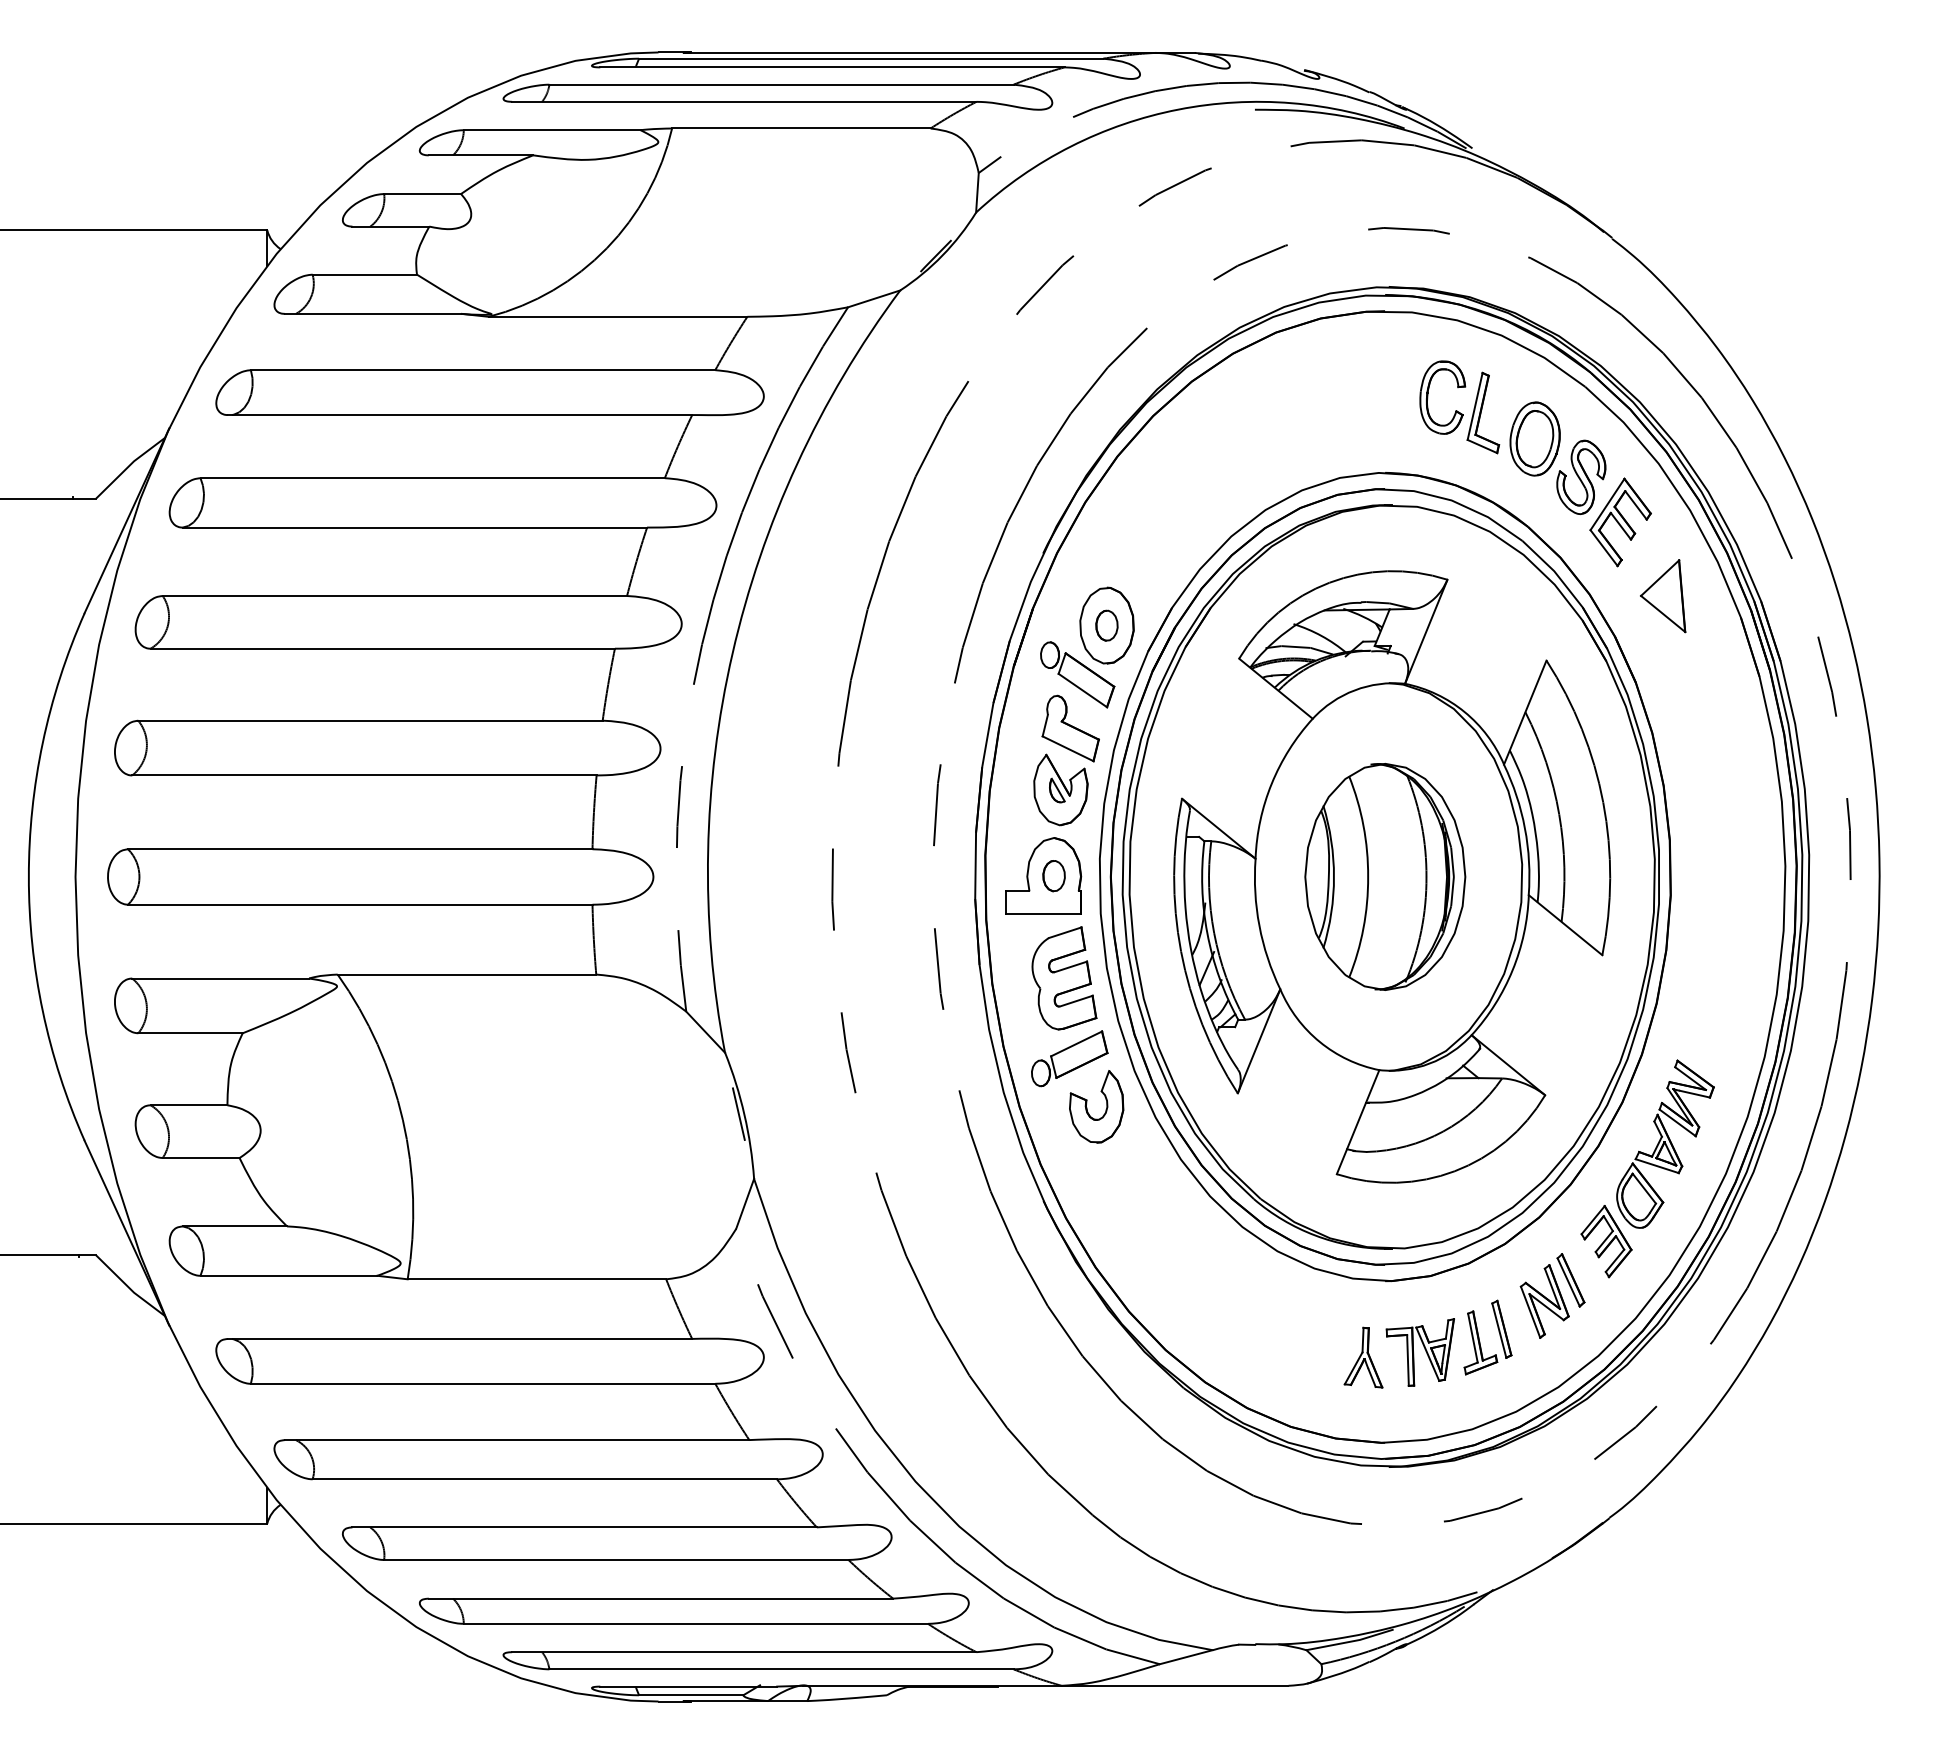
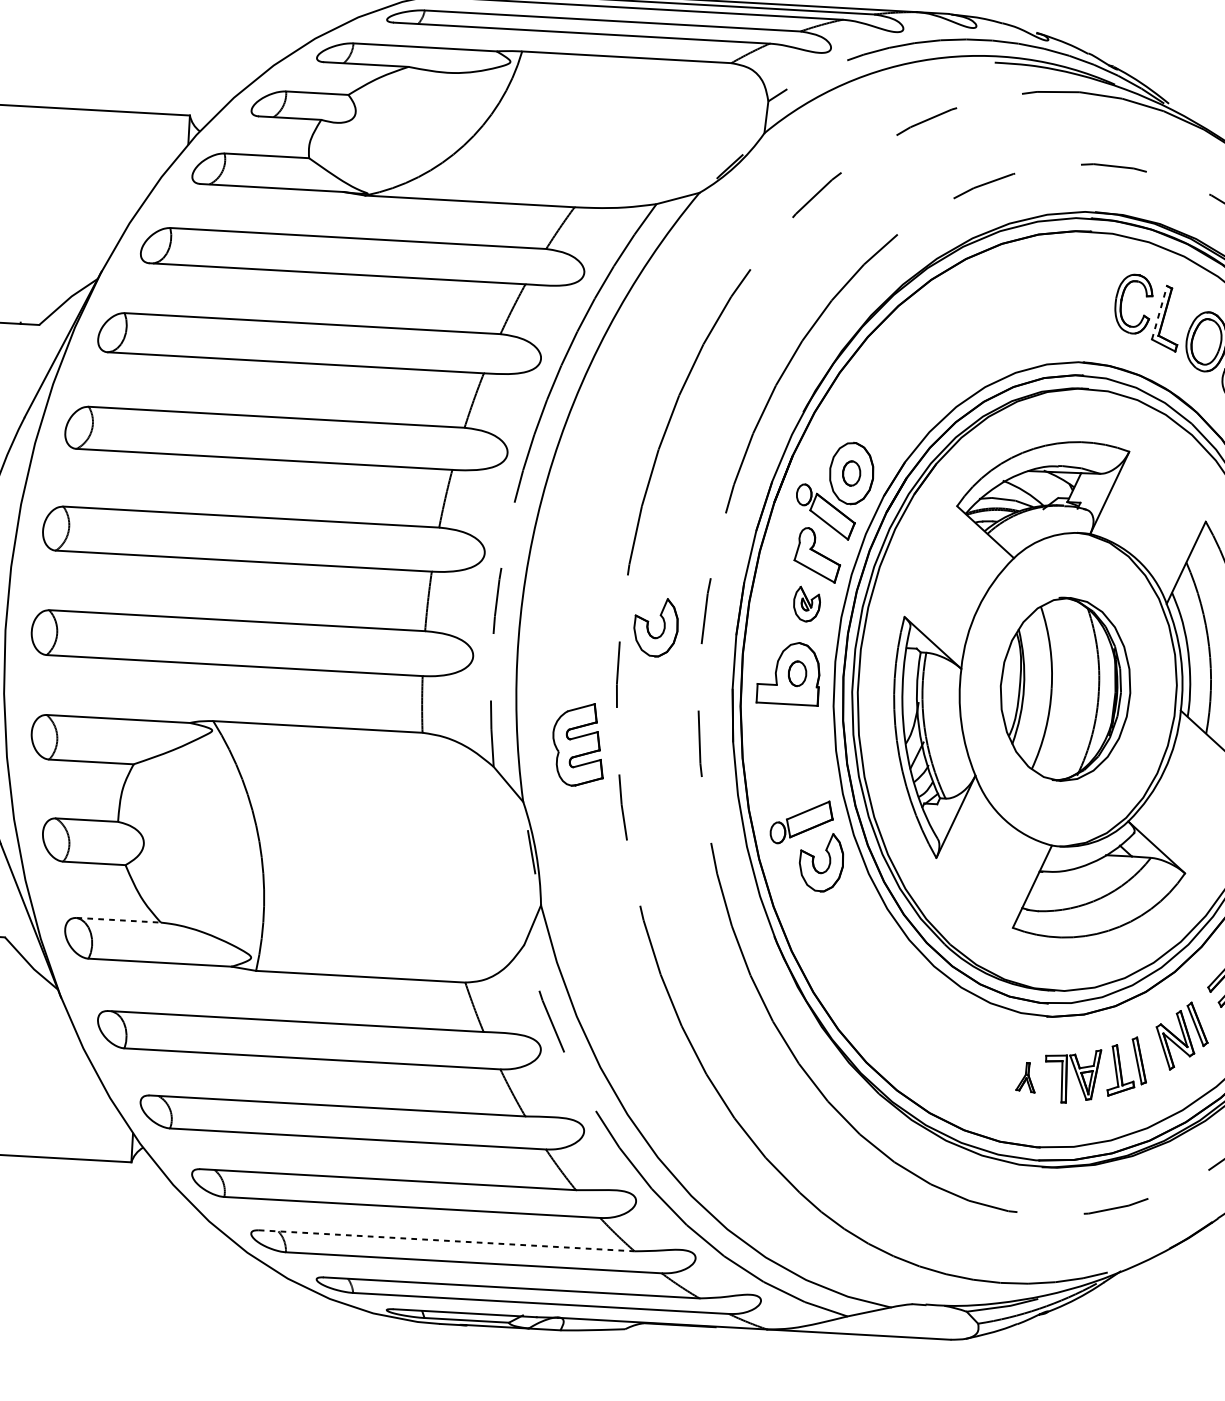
line: (1475, 405) -> (1159, 312), solid -> dashed
part: (1060, 789) -> (806, 604), size x0.6
part: (867, 829) -> (648, 627), added
part: (1064, 978) -> (578, 744), moved
line: (235, 1226) -> (119, 920), solid -> dashed
part: (1363, 1357) -> (1026, 1077), size x0.6
line: (661, 1598) -> (447, 1240), solid -> dashed

